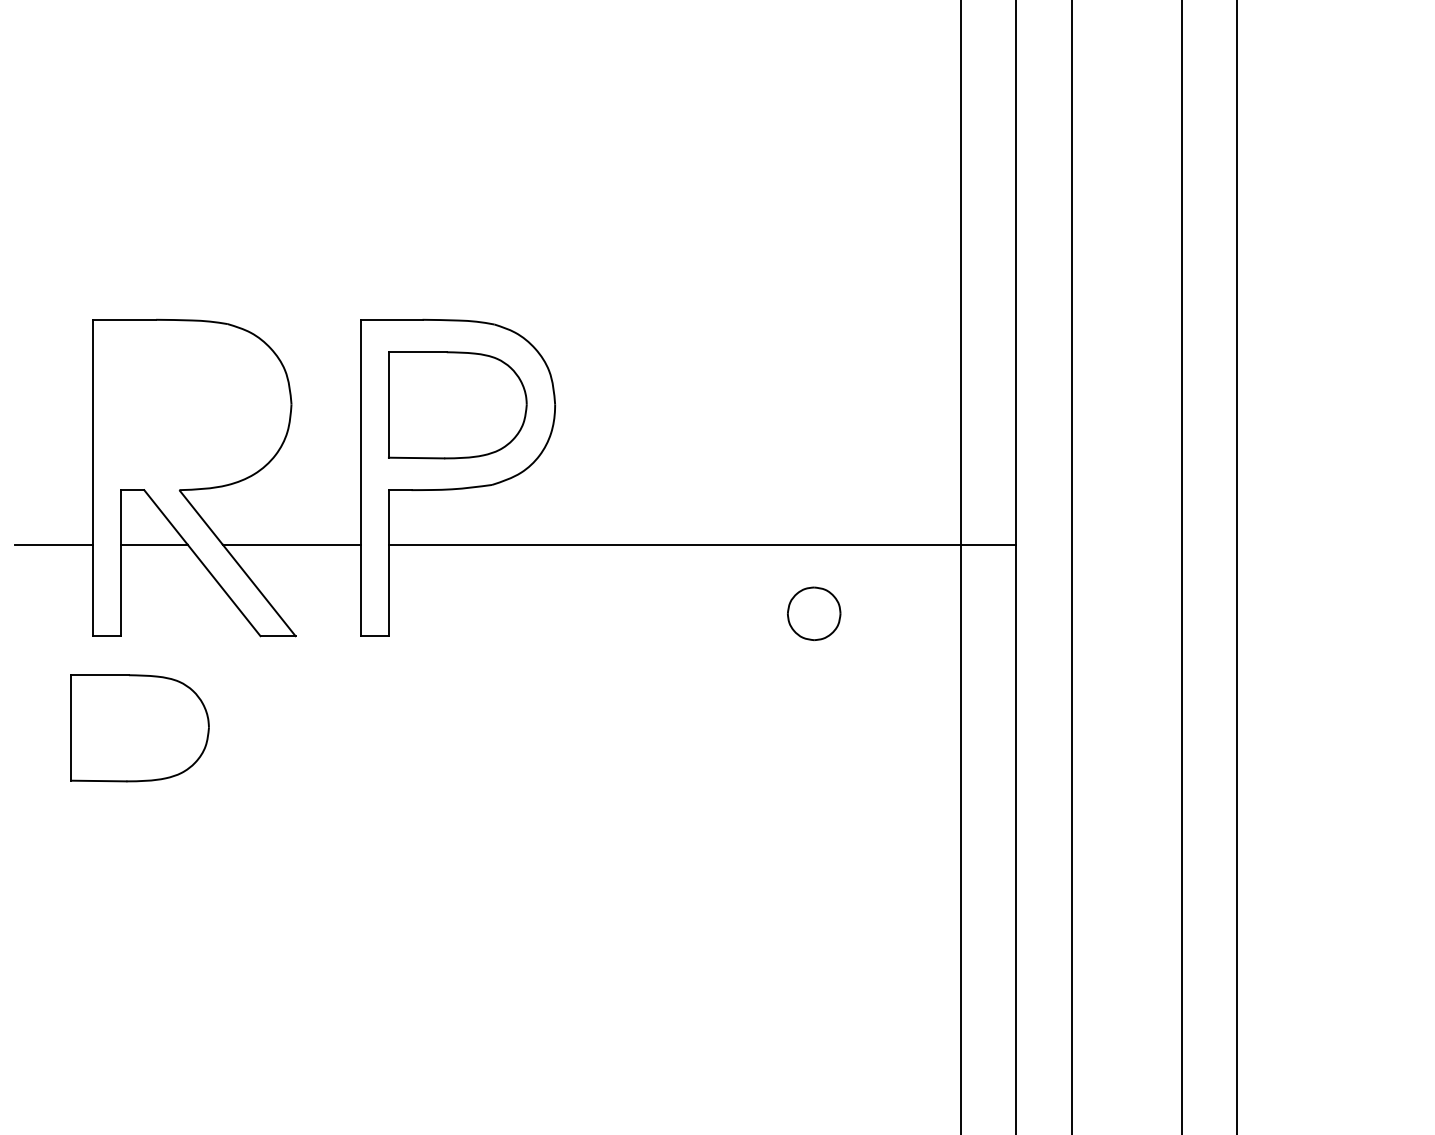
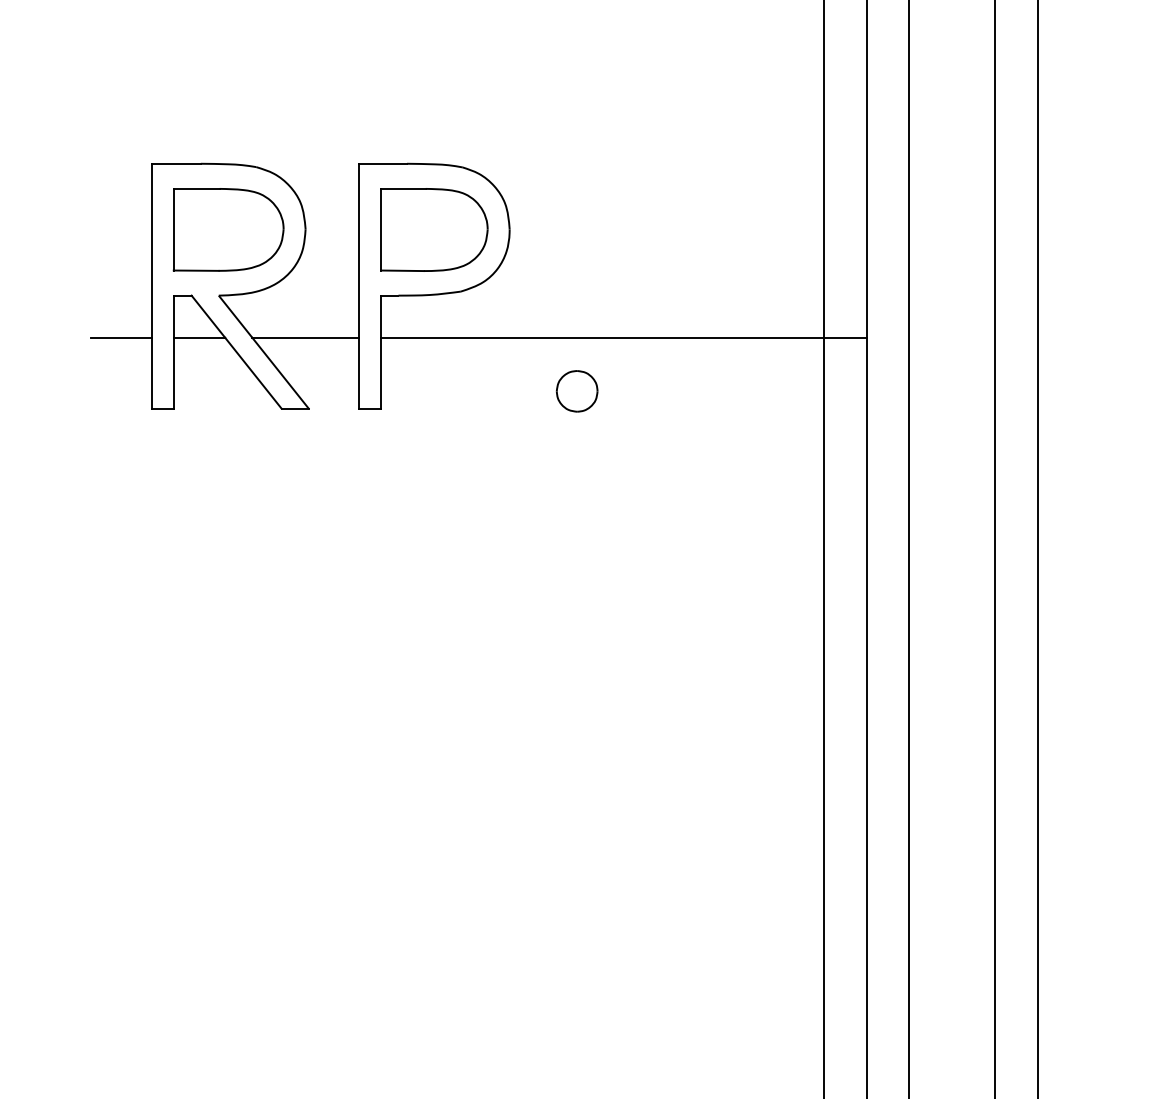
part: (191, 404) -> (228, 229), added
part: (813, 613) -> (576, 391), moved
part: (140, 727) -> (188, 479), removed

